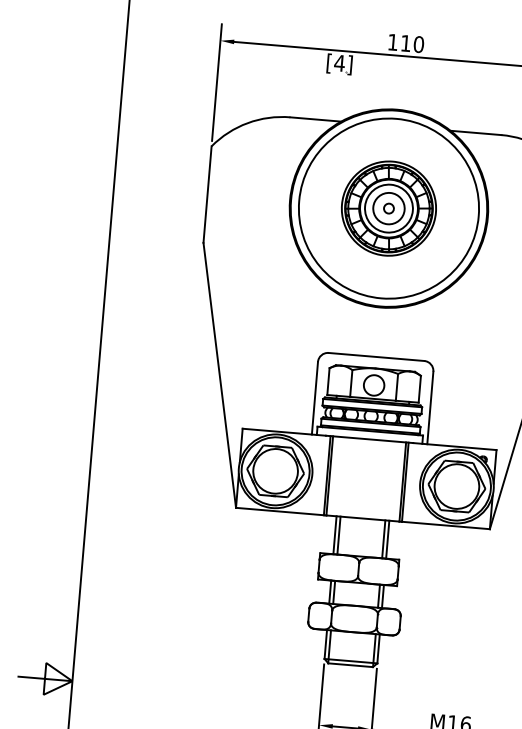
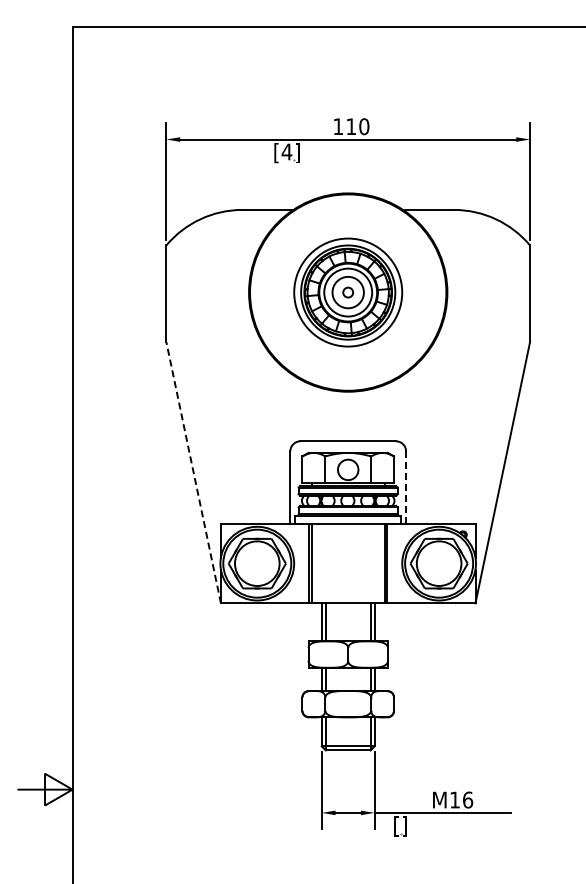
circle: (389, 208) -> (348, 292), size x0.6
line: (219, 375) -> (193, 472), solid -> dashed
line: (430, 407) -> (406, 487), solid -> dashed

